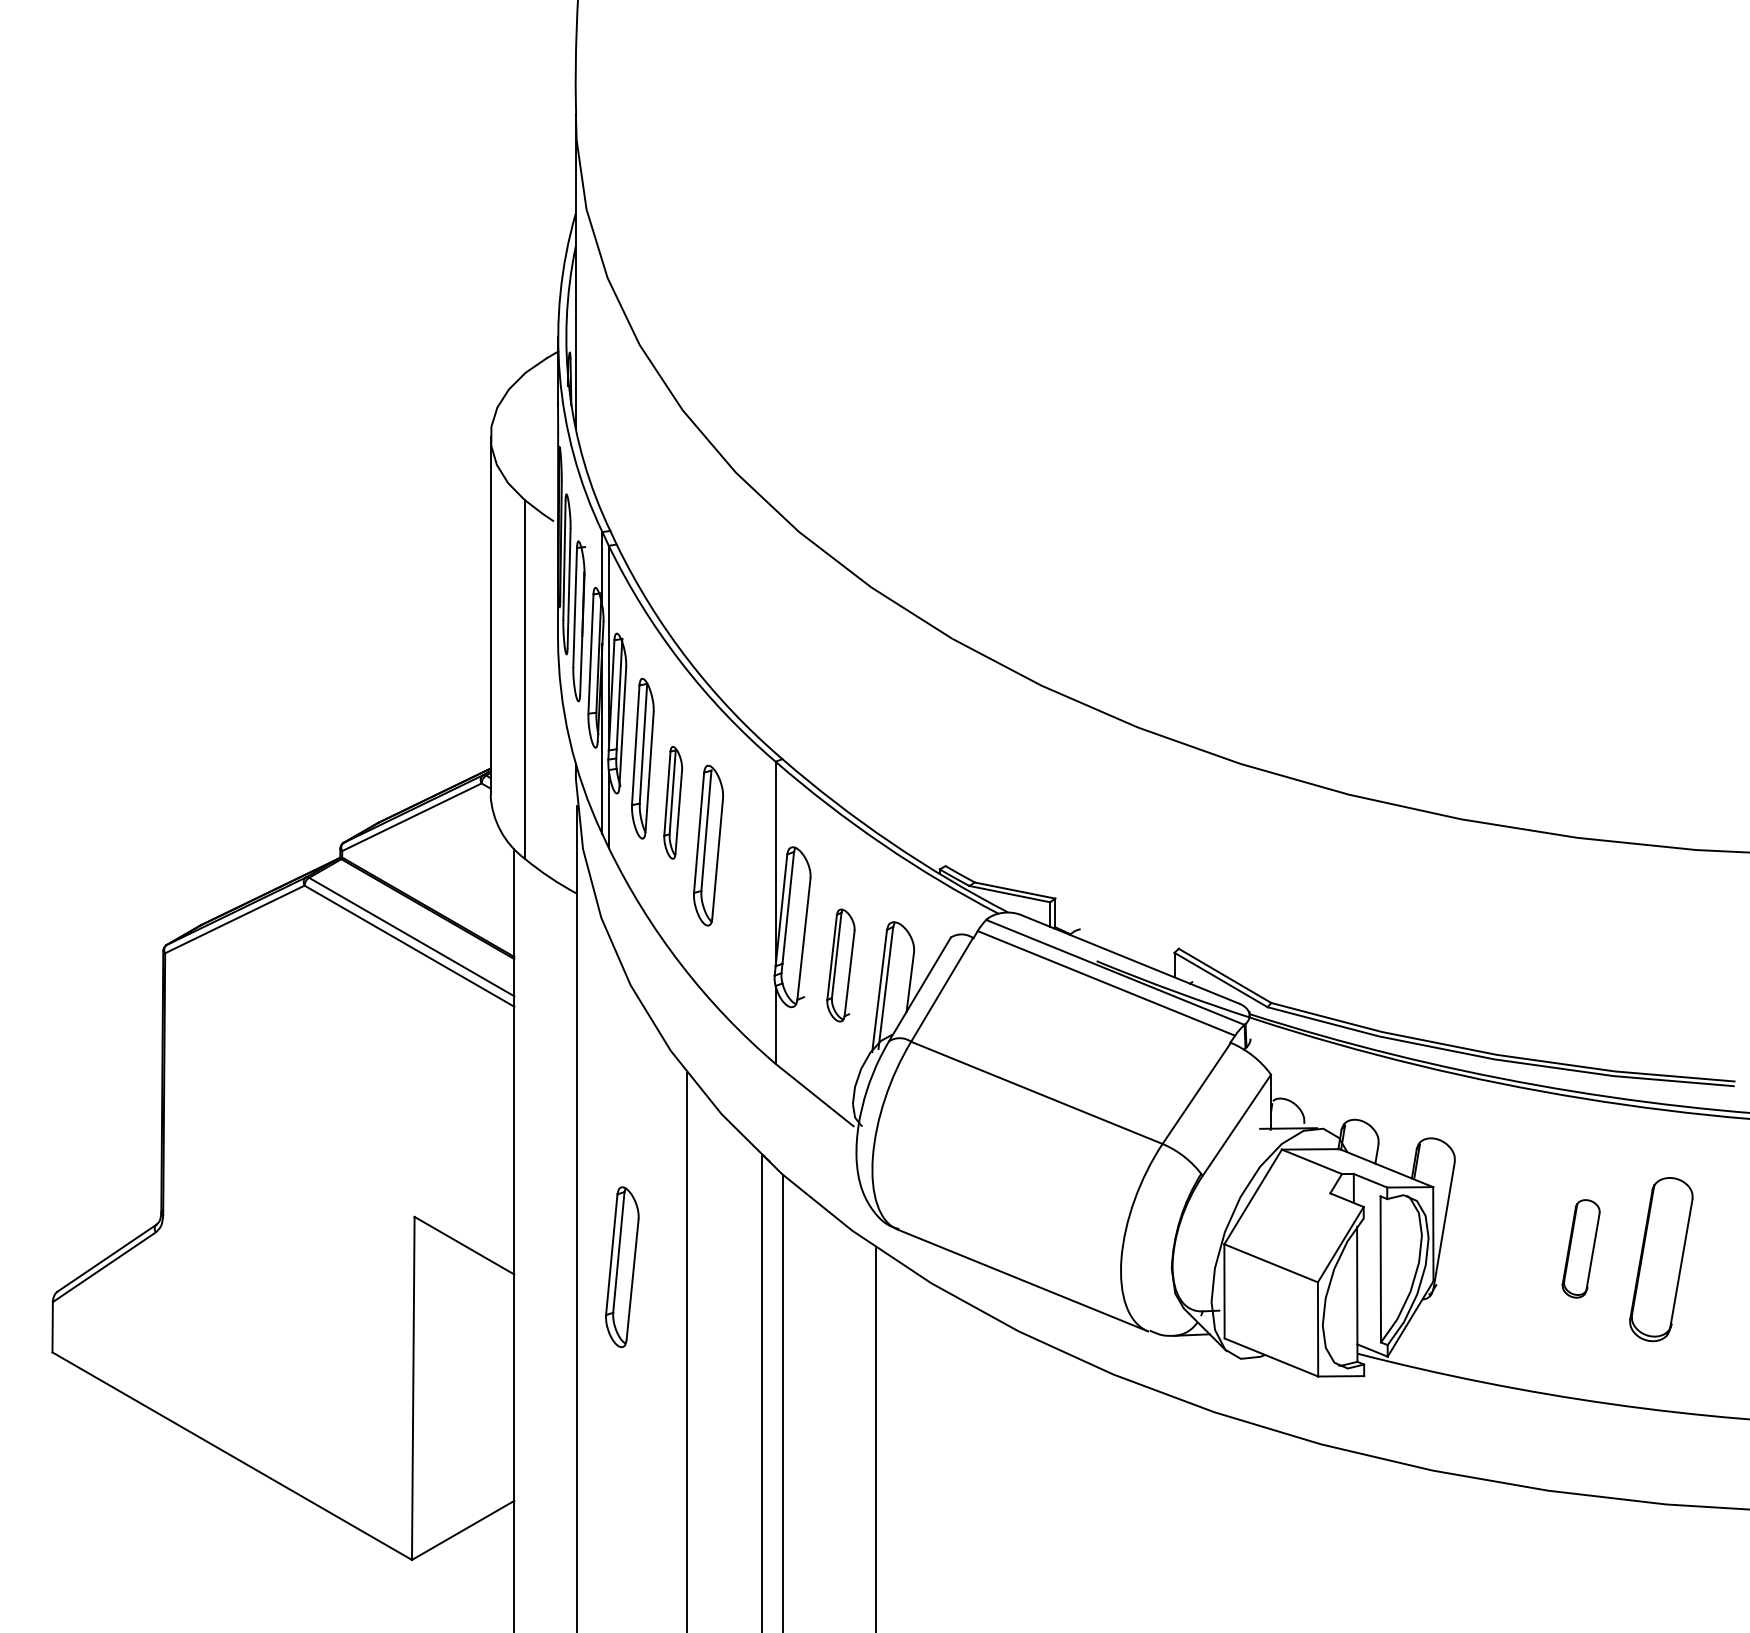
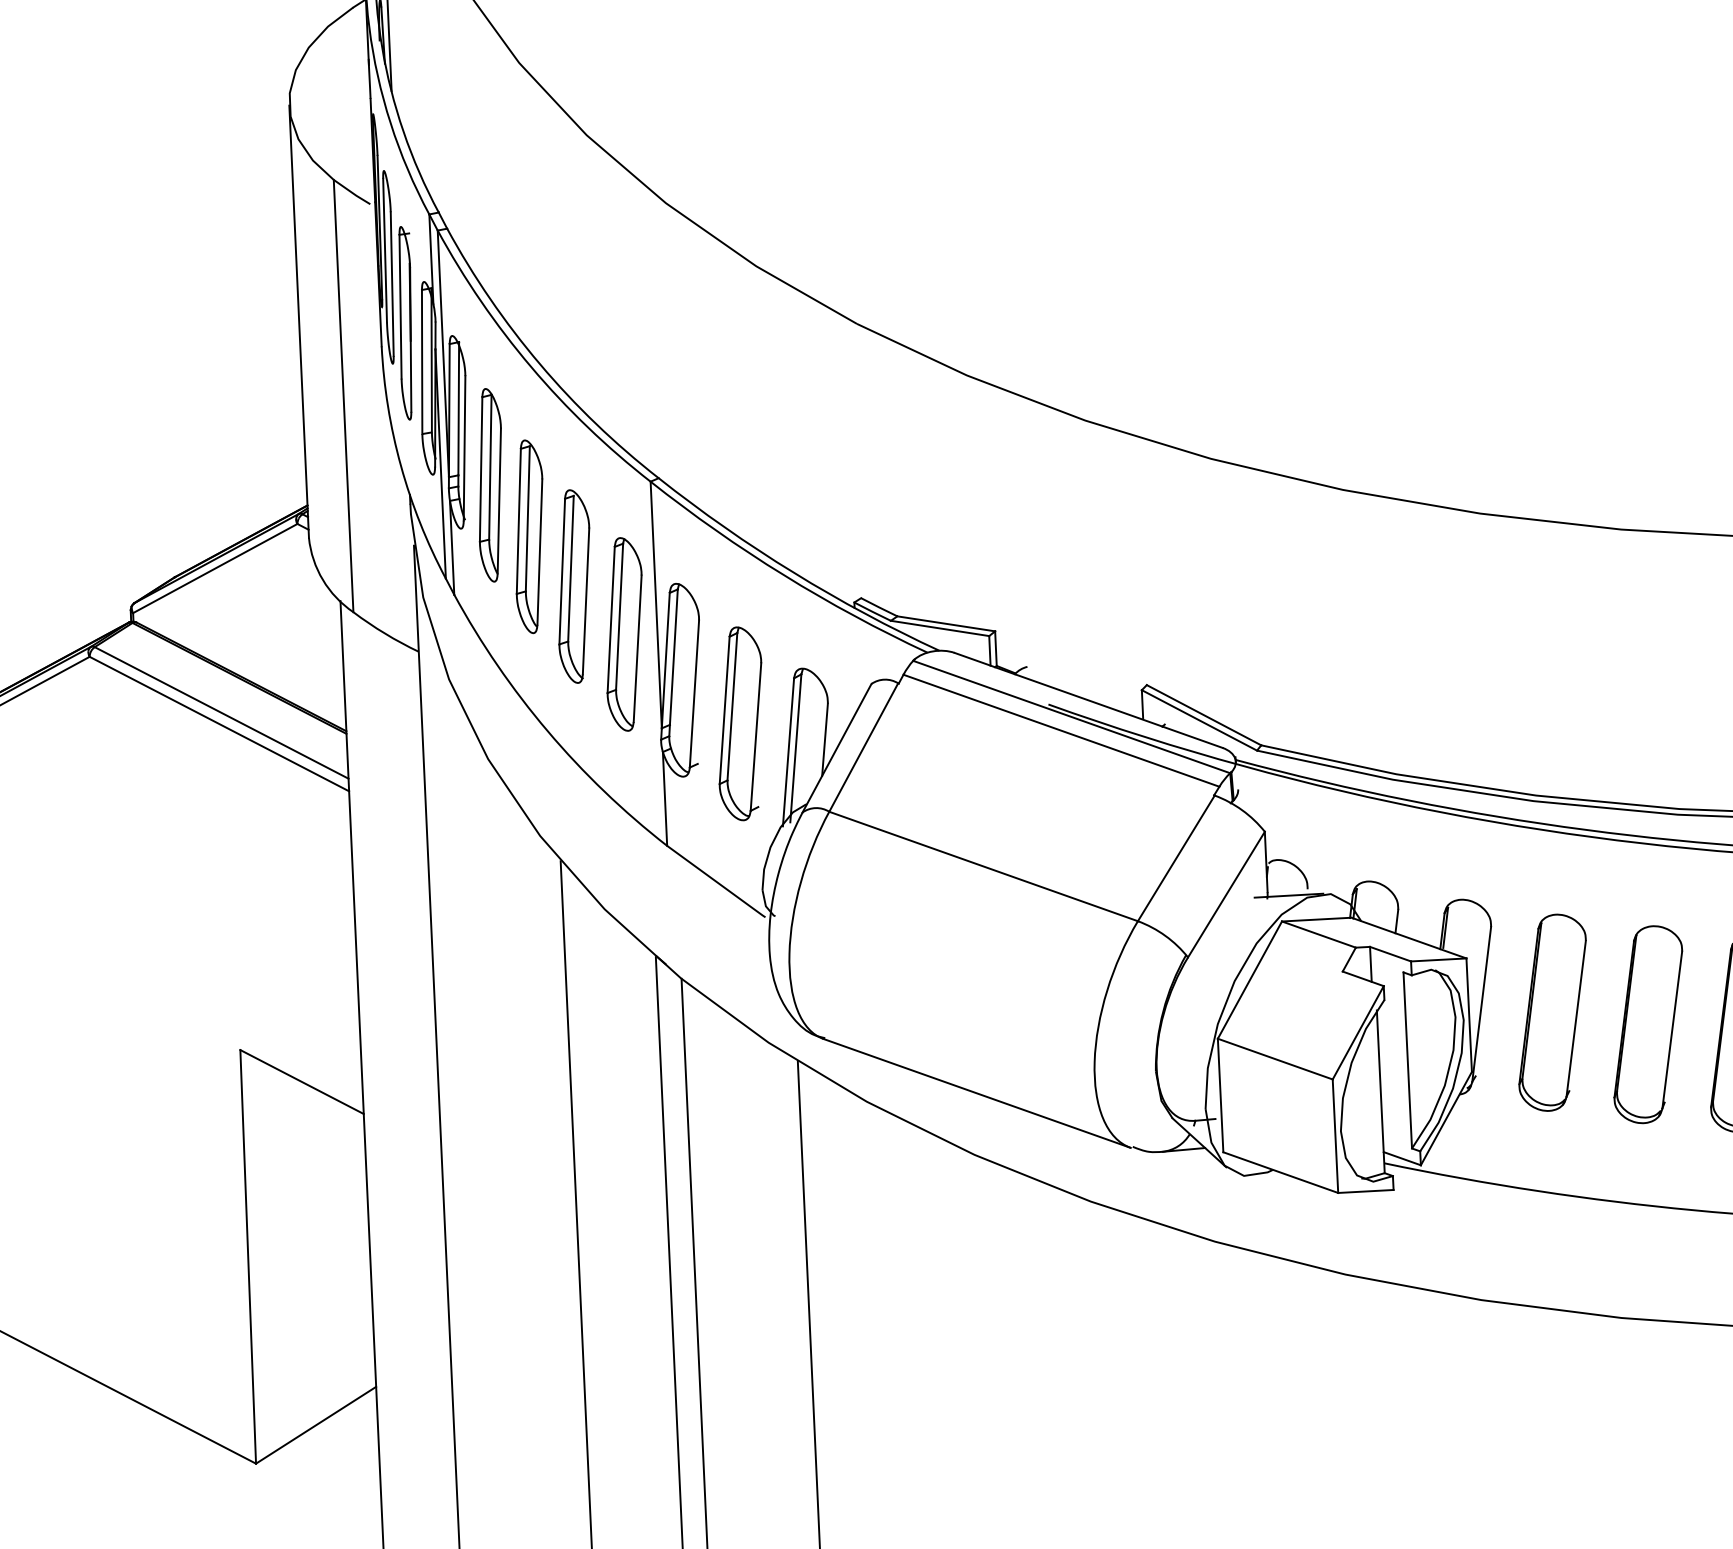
part: (672, 802) -> (528, 536), size x1.43
part: (840, 965) -> (739, 723), size x1.43
part: (1502, 1235) -> (1552, 1012), added
part: (1580, 1248) -> (1647, 1024), size x1.67
part: (622, 1267) -> (624, 634), moved

